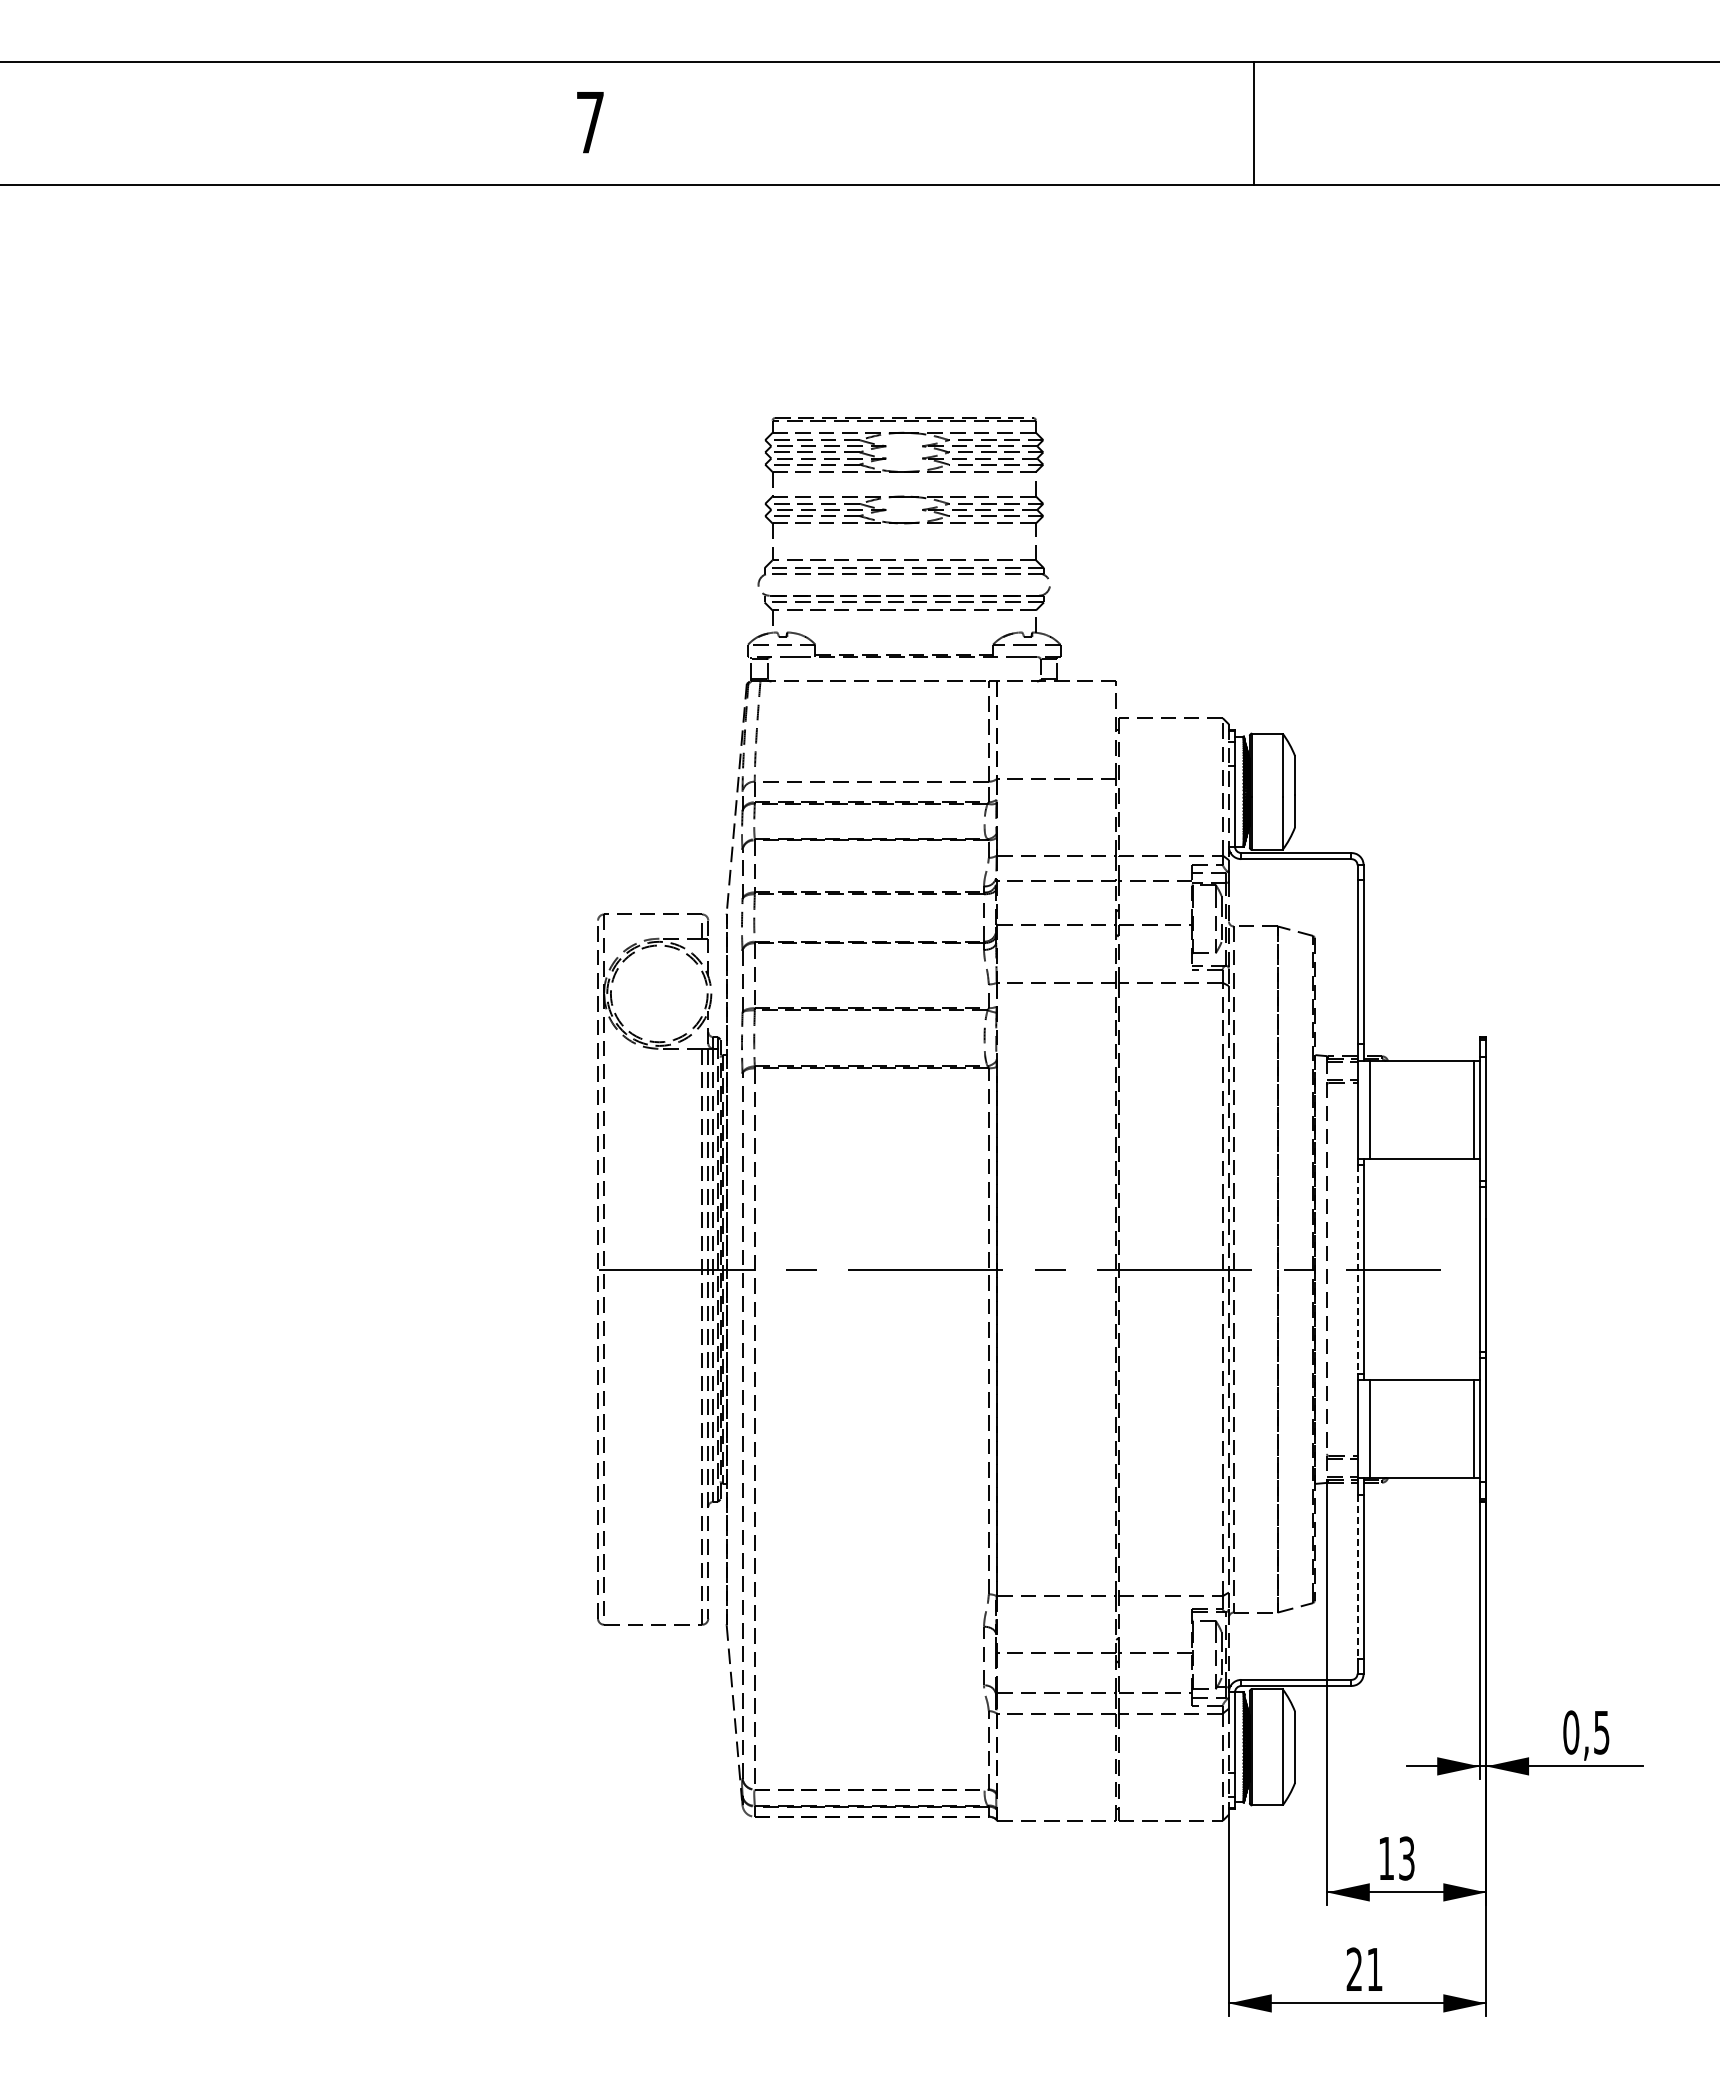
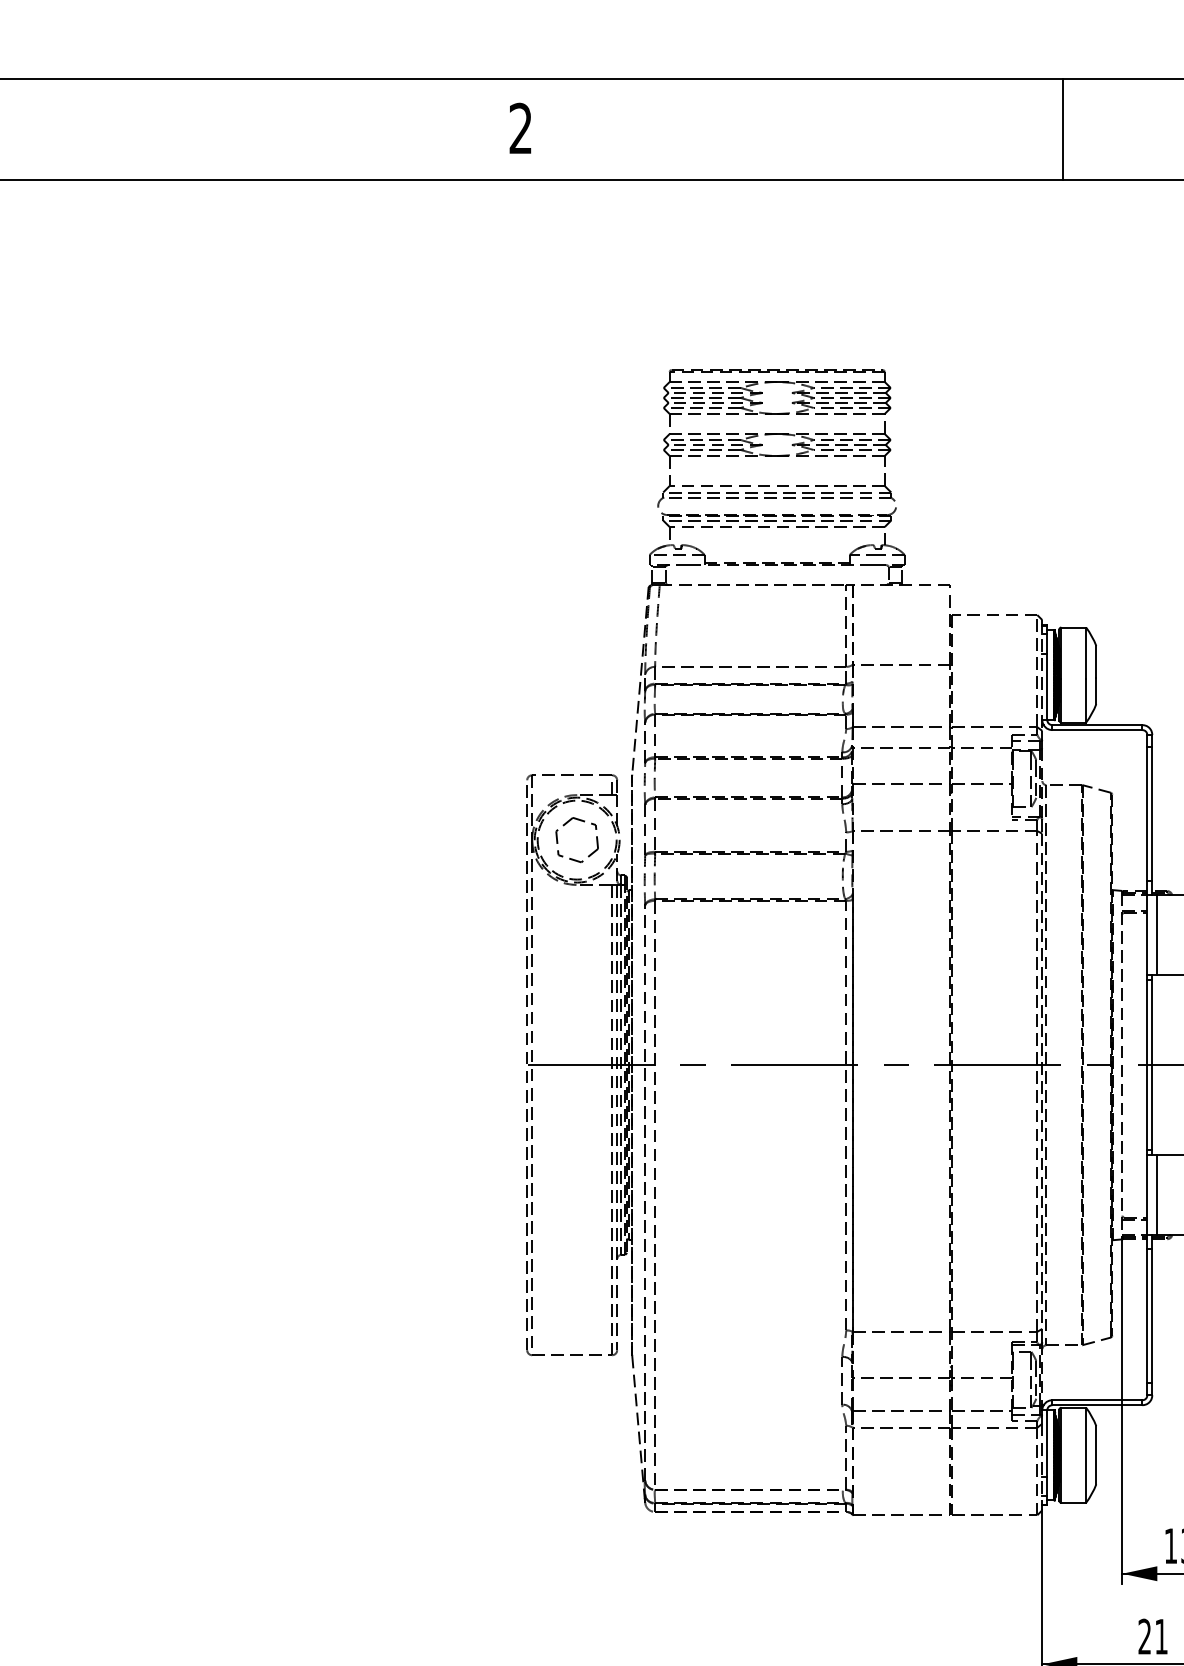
text: (589, 121) -> (520, 127), 7 -> 2
part: (643, 976) -> (564, 825), added
line: (1357, 1270) -> (1147, 1065), dashed -> solid
line: (1357, 1577) -> (1147, 1316), dashed -> solid

